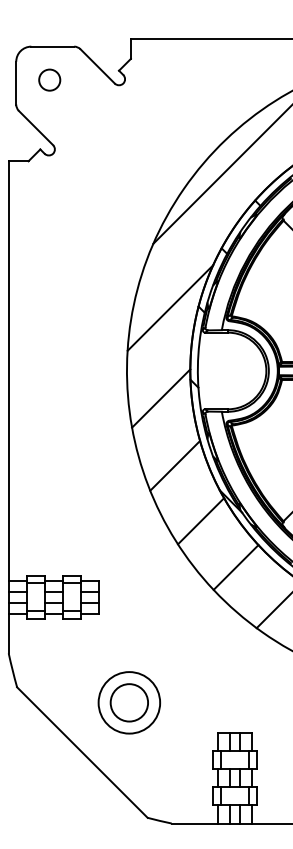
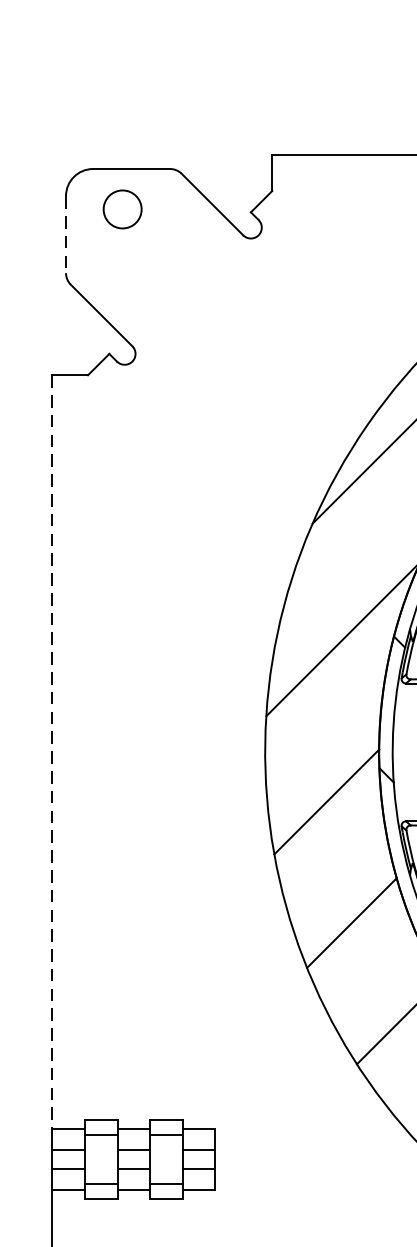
circle: (49, 79) -> (122, 208), moved
line: (16, 83) -> (66, 235), solid -> dashed
line: (8, 370) -> (52, 751), solid -> dashed

